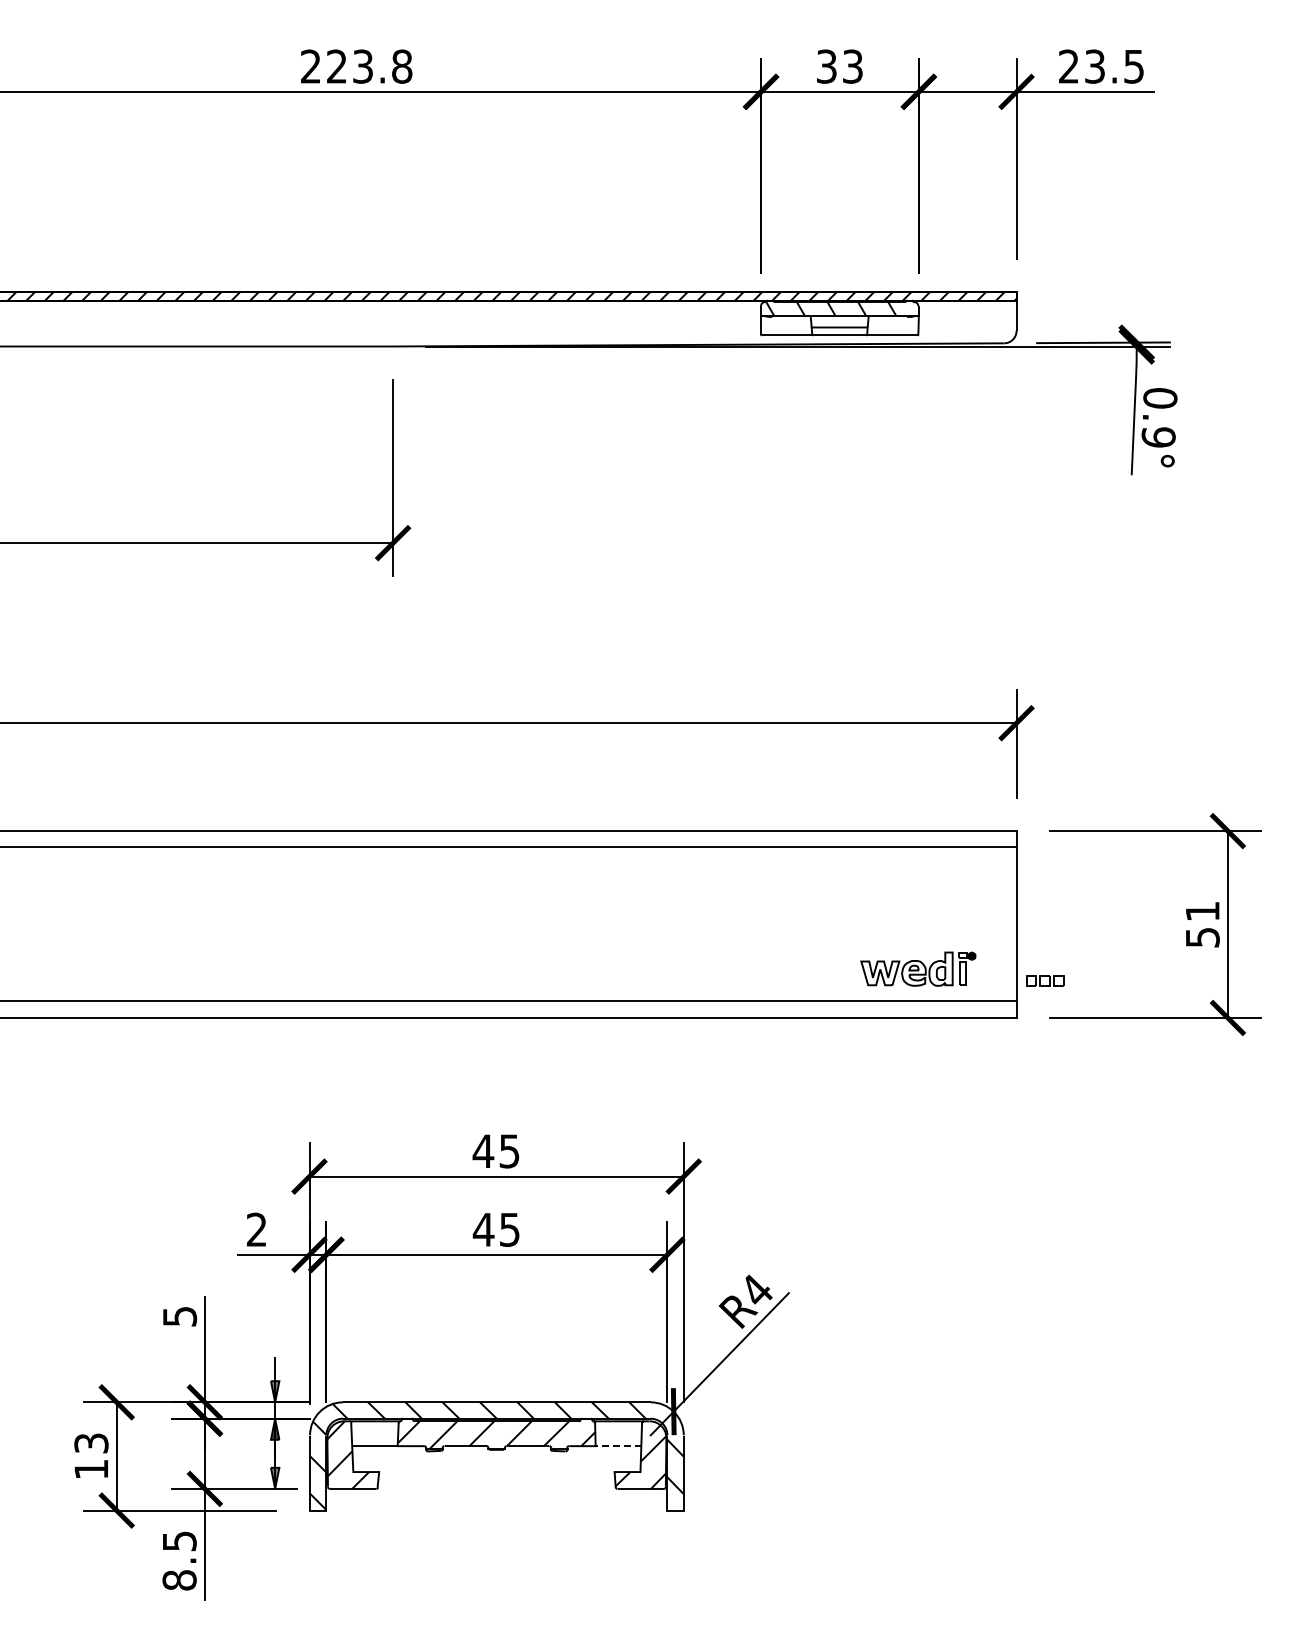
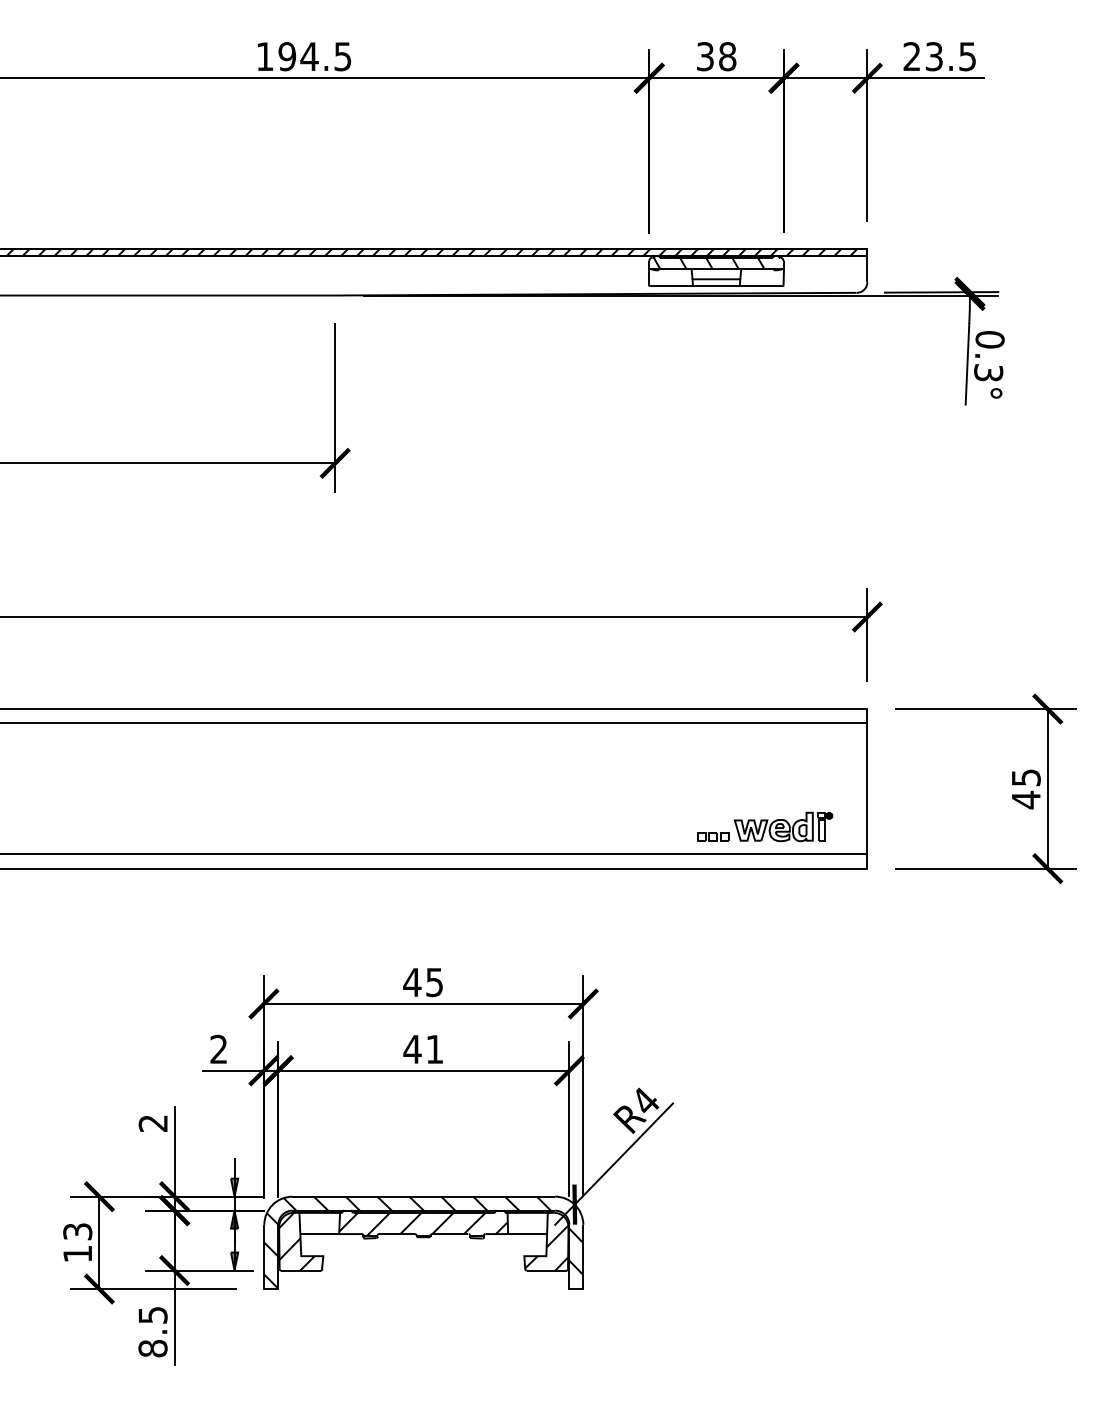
text: (356, 66) -> (303, 56), 223.8 -> 194.5
text: (852, 66) -> (727, 56), 33 -> 38
text: (1158, 436) -> (988, 372), 0.9° -> 0.3°
text: (1202, 925) -> (1026, 789), 51 -> 45
part: (1045, 980) -> (713, 836), moved
text: (509, 1229) -> (434, 1049), 45 -> 41
text: (179, 1316) -> (152, 1123), 5 -> 2
line: (618, 1446) -> (527, 1234), dashed -> solid

